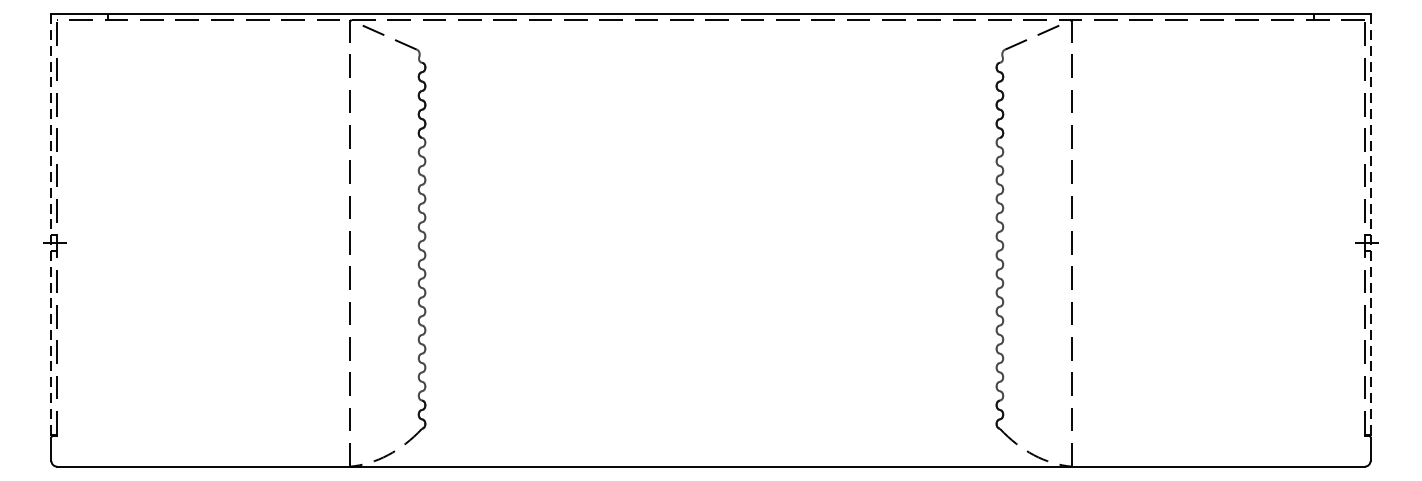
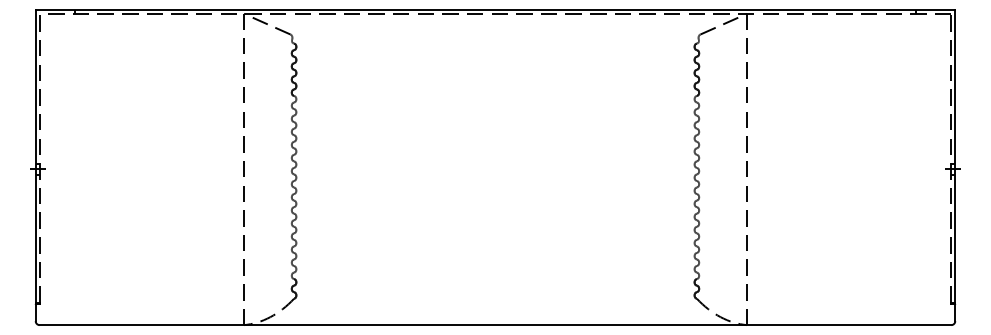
line: (51, 223) -> (35, 155), dashed -> solid
line: (1370, 223) -> (955, 155), dashed -> solid

